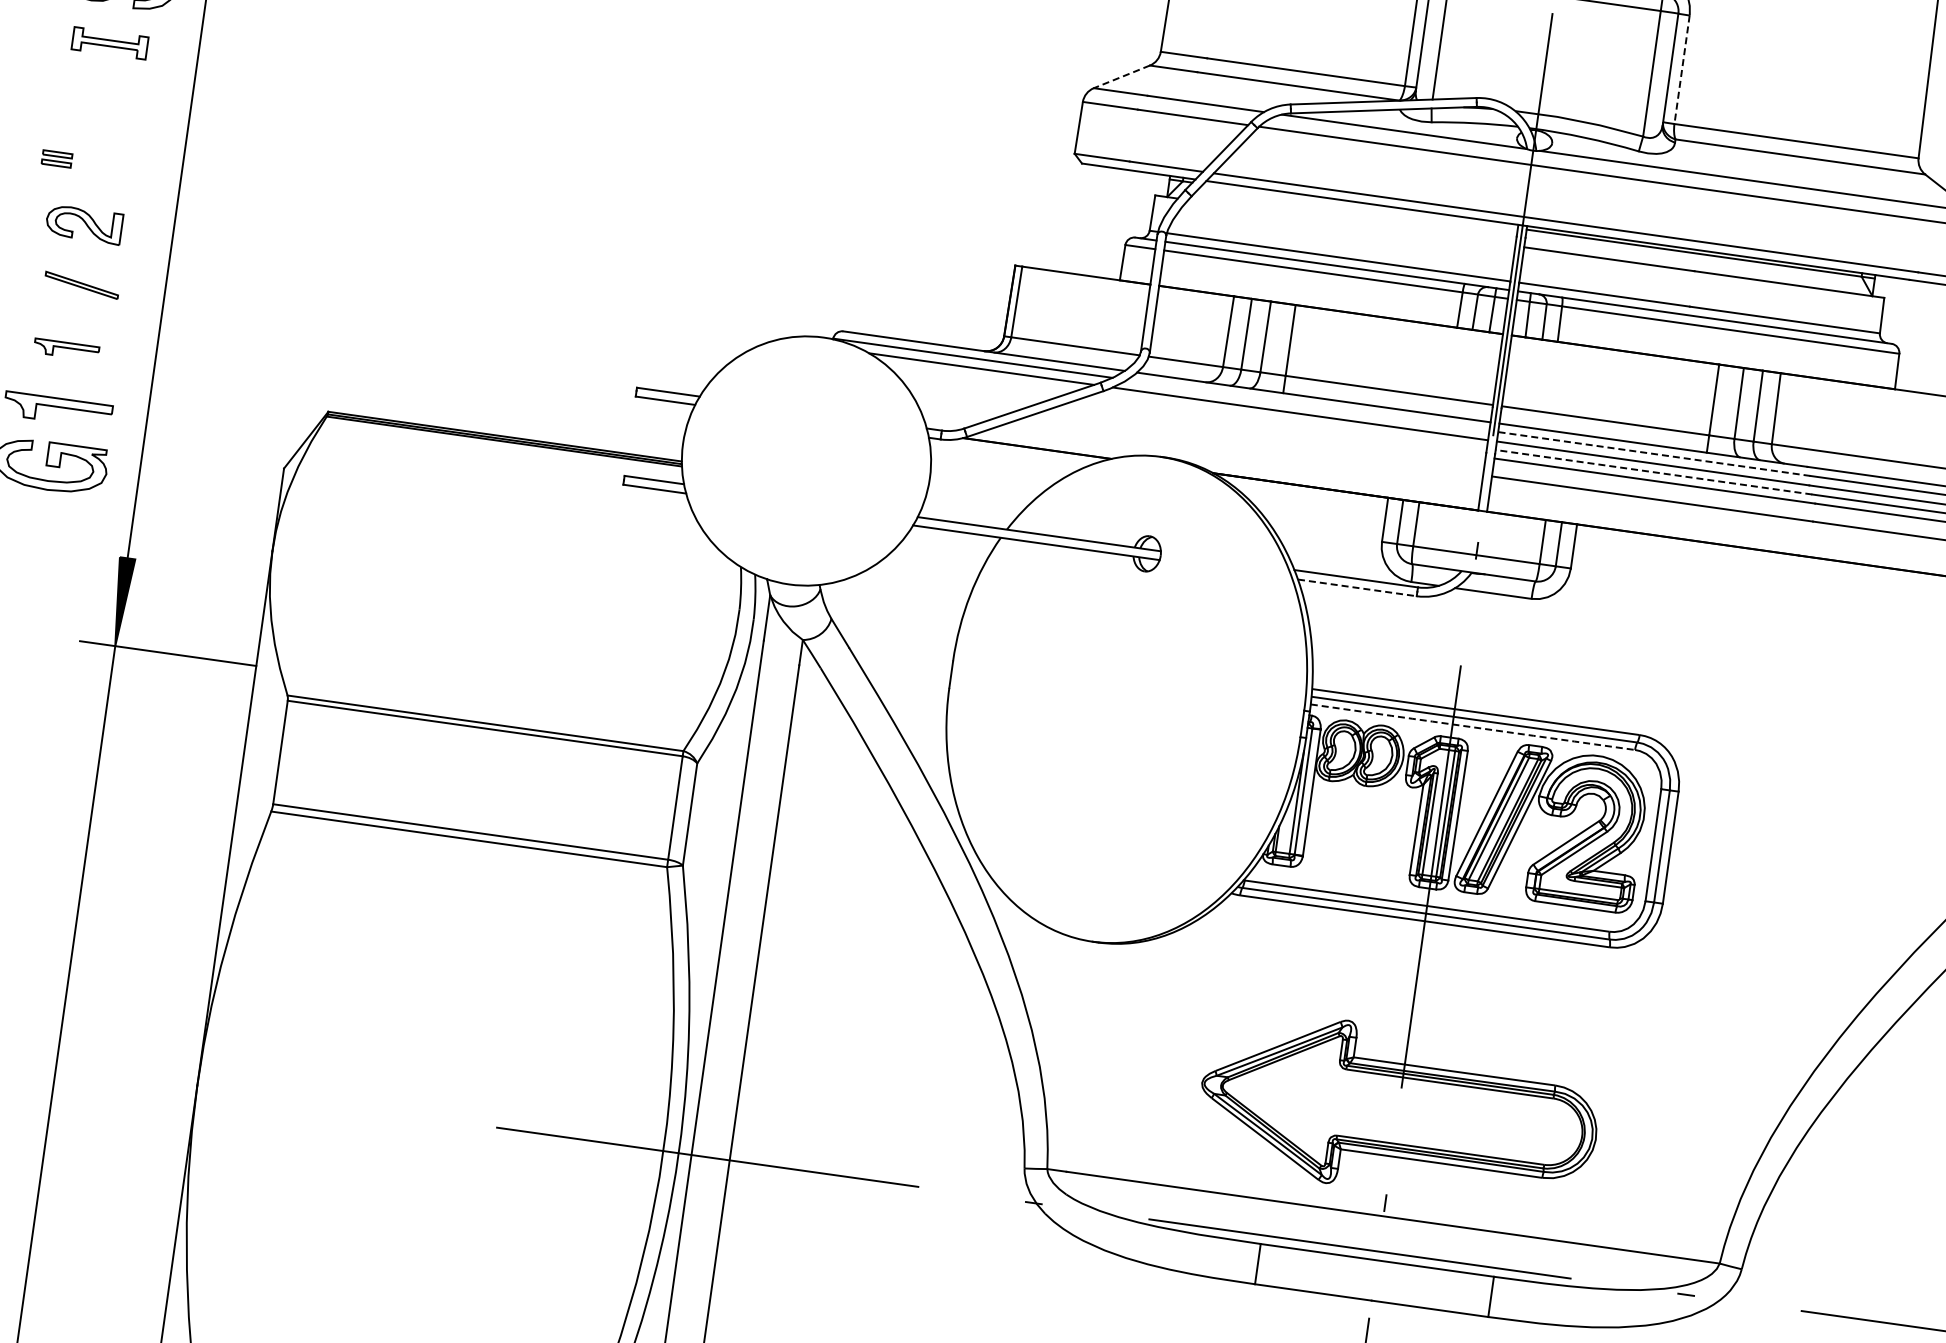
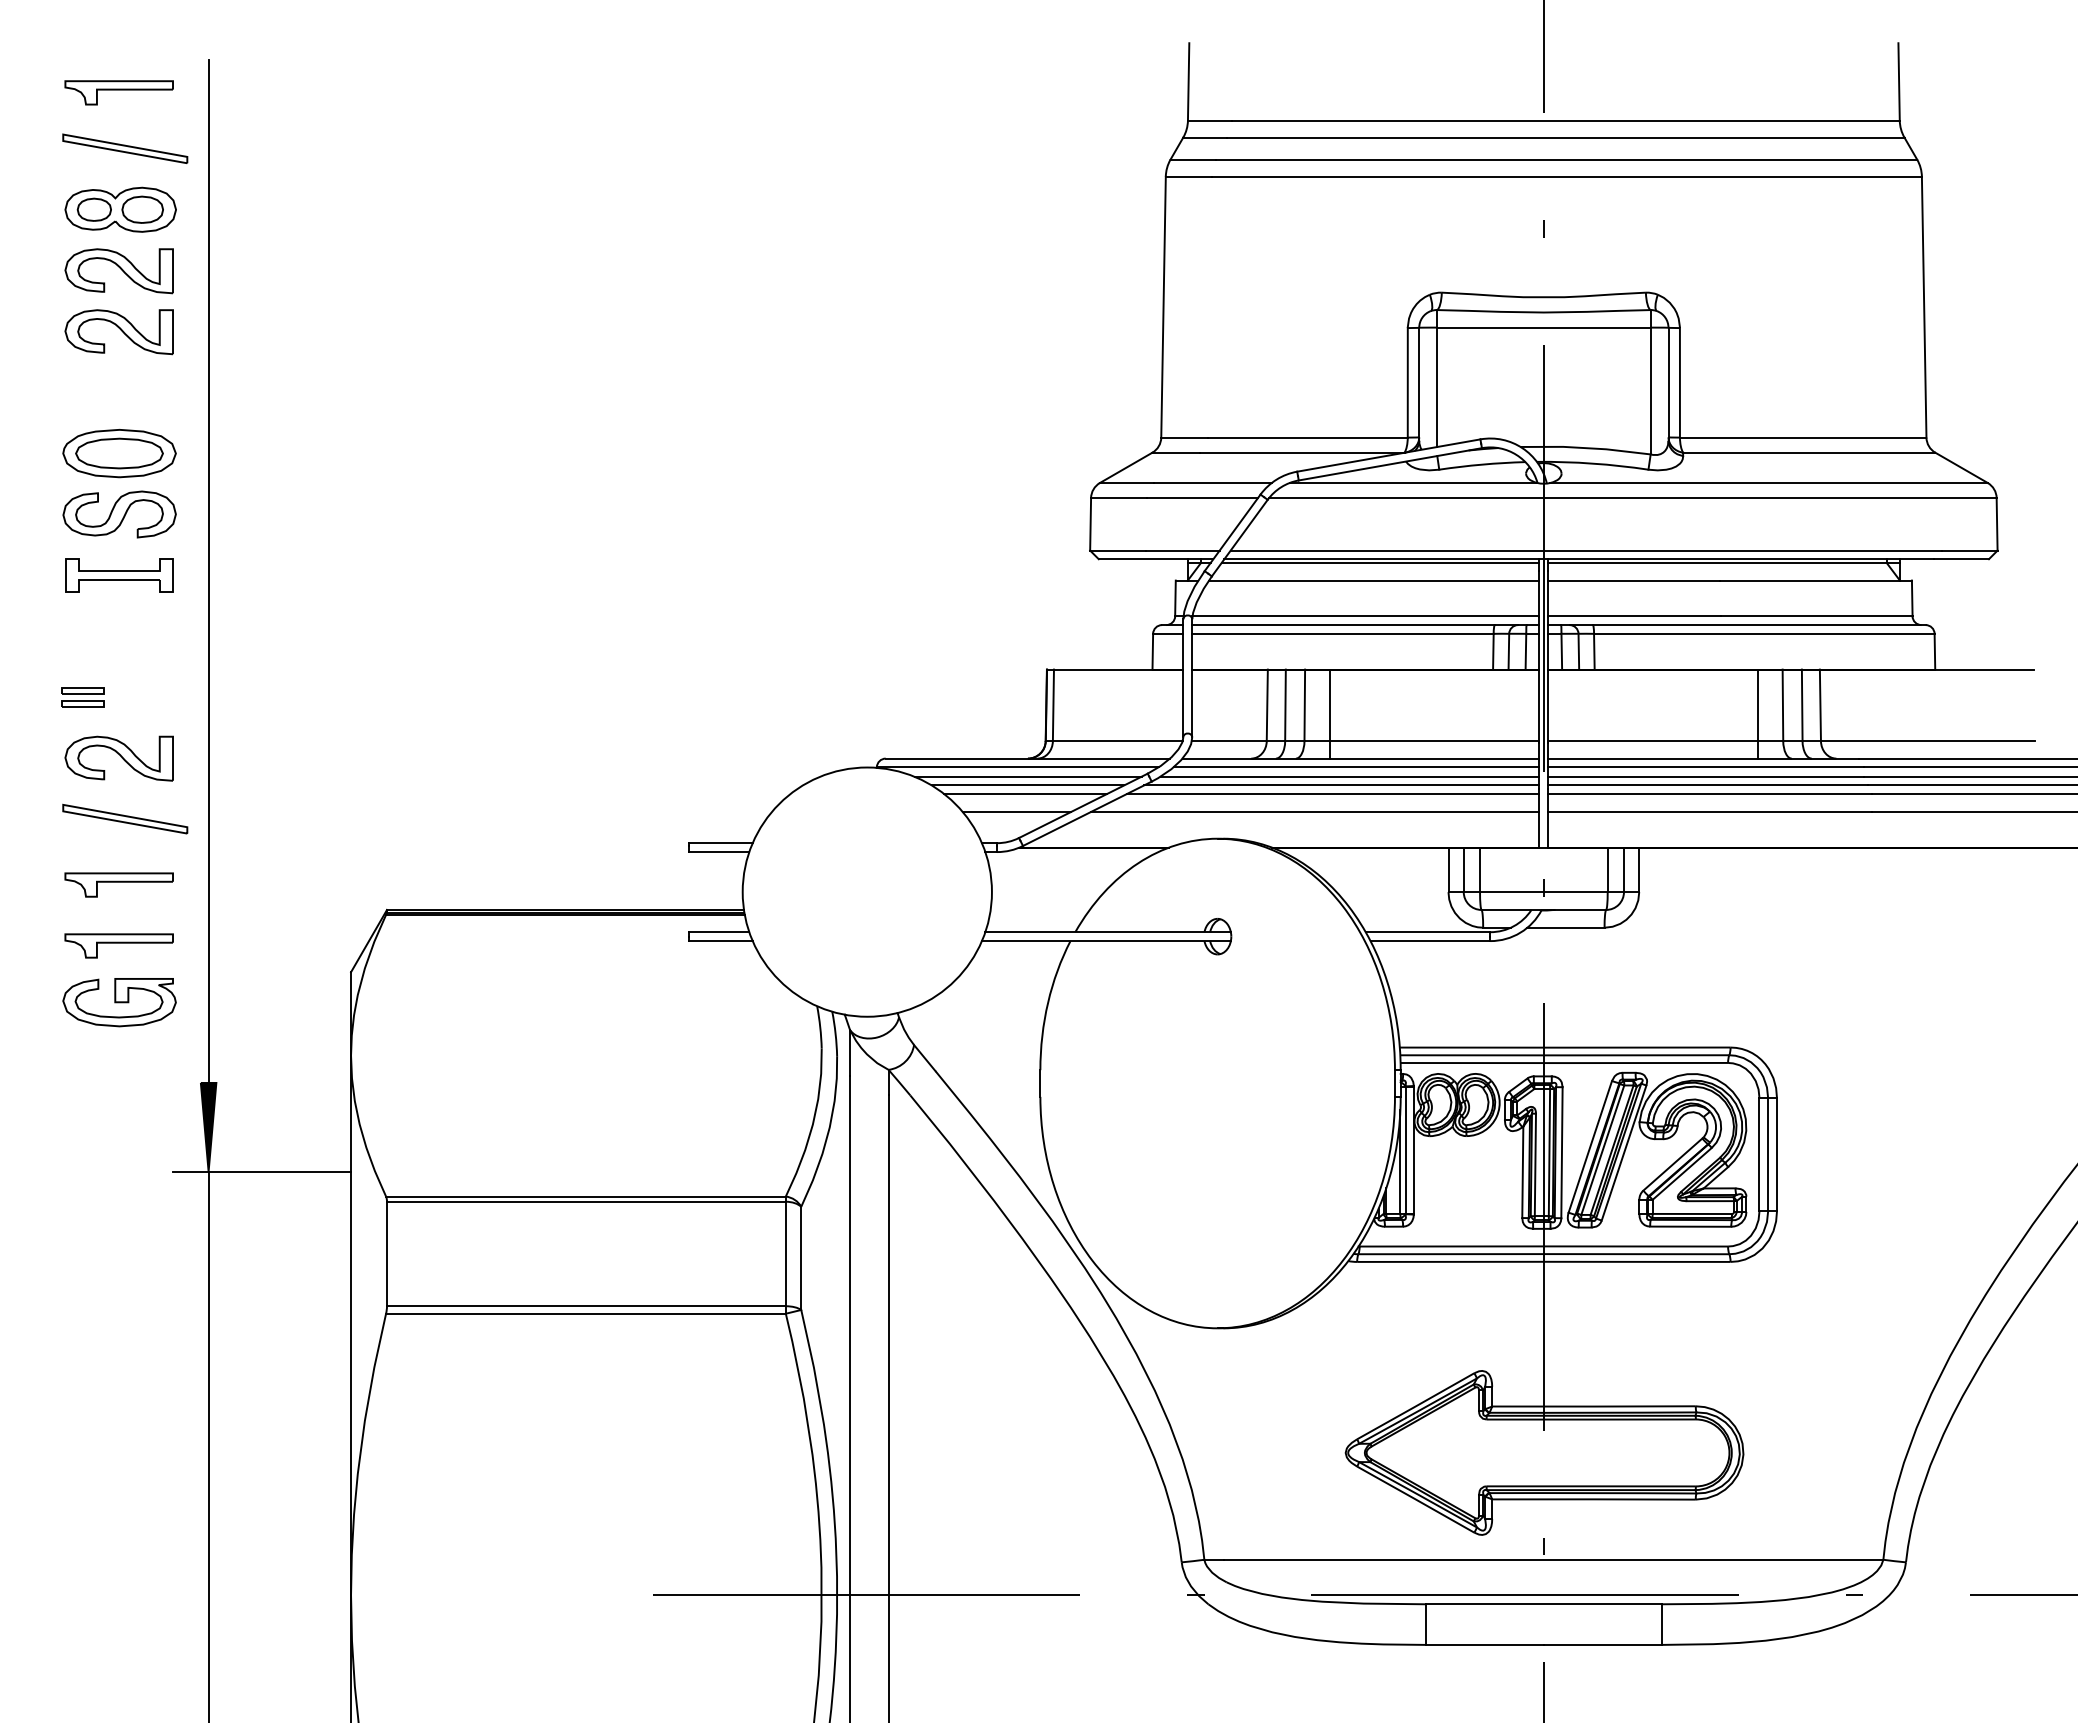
part: (110, 43) -> (119, 575), size x1.43
line: (1681, 69) -> (1679, 382), dashed -> solid
line: (1121, 77) -> (1125, 468), dashed -> solid
part: (56, 159) -> (82, 697), size x1.43
line: (1360, 206) -> (1380, 562), added
line: (1351, 222) -> (1373, 580), added
part: (83, 224) -> (118, 758), size x1.43
part: (82, 284) -> (125, 818), size x1.67
part: (66, 349) -> (118, 884), size x1.67
line: (979, 377) -> (1027, 785), added
line: (976, 385) -> (1025, 793), added
line: (965, 402) -> (1016, 812), added
line: (1308, 405) -> (1356, 767), added
line: (1290, 421) -> (1341, 785), added
line: (1281, 428) -> (1333, 793), added
line: (1260, 444) -> (1314, 812), added
line: (1653, 454) -> (1705, 767), dashed -> solid
line: (1654, 472) -> (1708, 785), dashed -> solid
line: (1357, 588) -> (1430, 941), dashed -> solid
arc: (1473, 727) -> (1564, 1063), dashed -> solid

